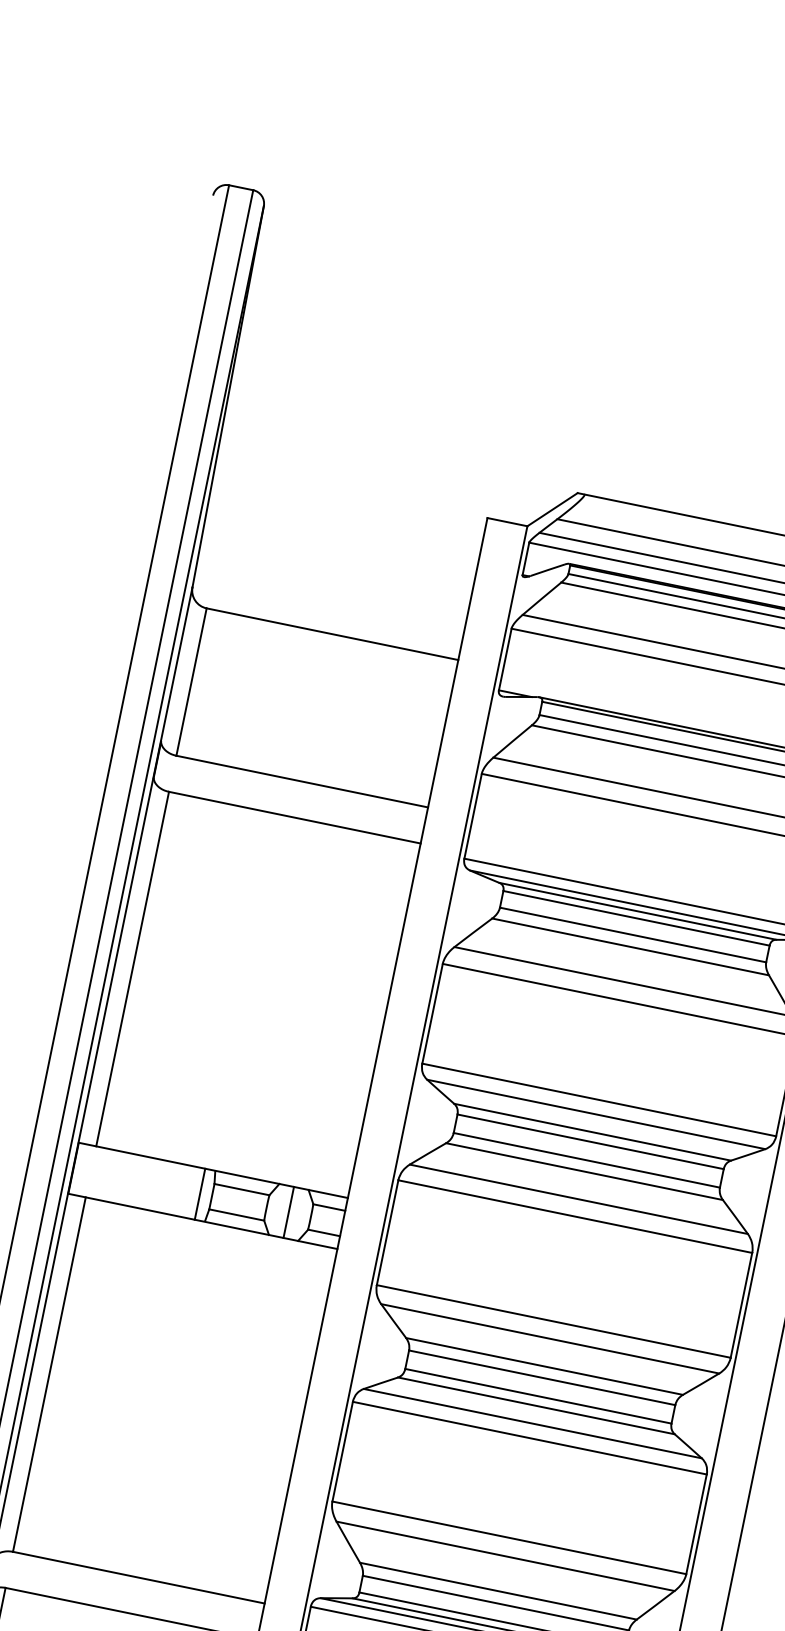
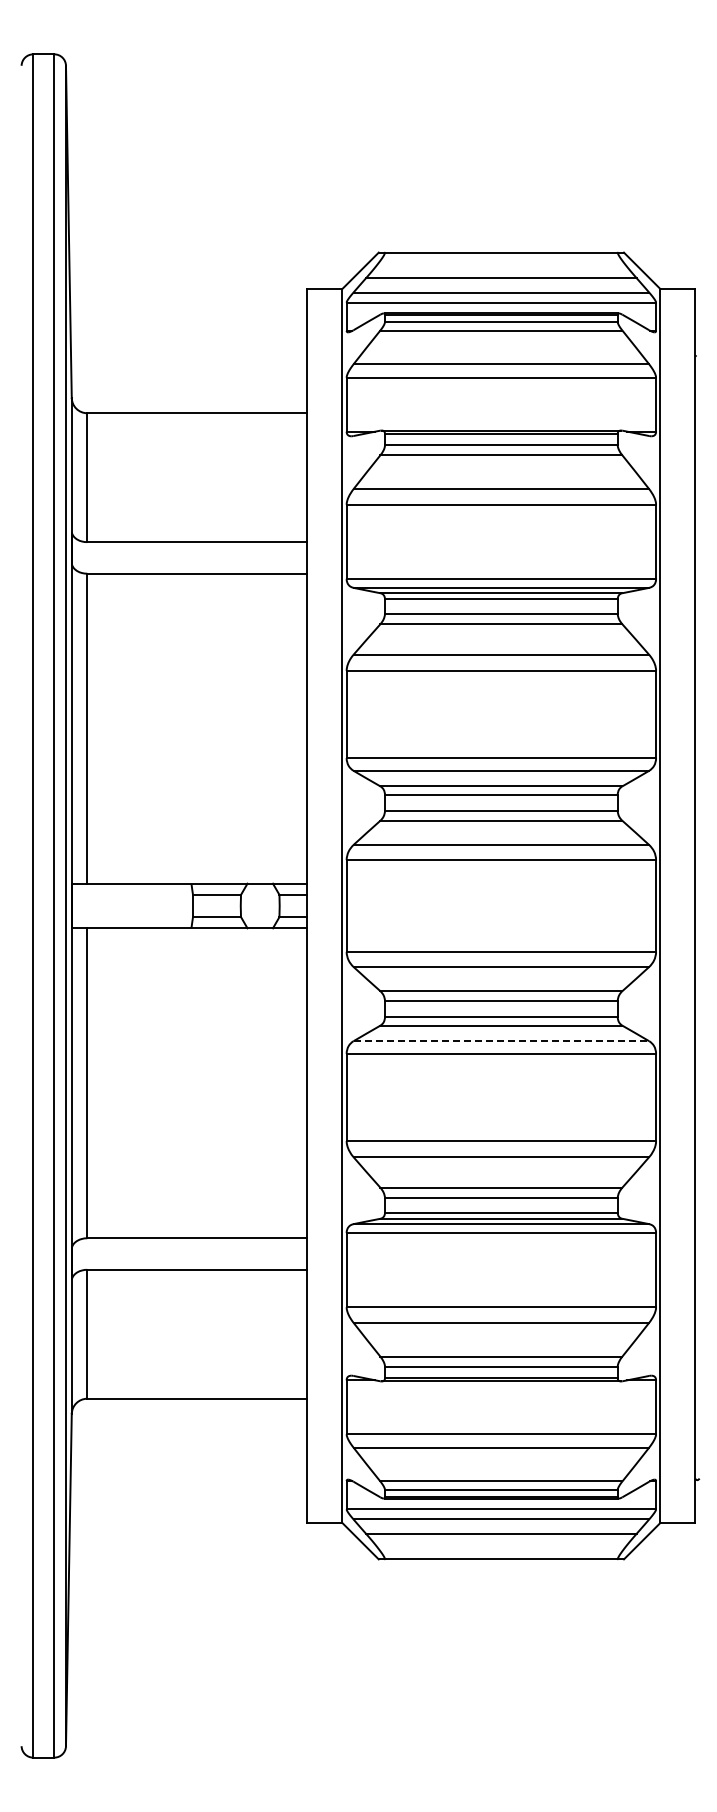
line: (199, 1193) -> (182, 905), removed
line: (289, 1211) -> (260, 905), removed
line: (532, 1424) -> (501, 1041), solid -> dashed

